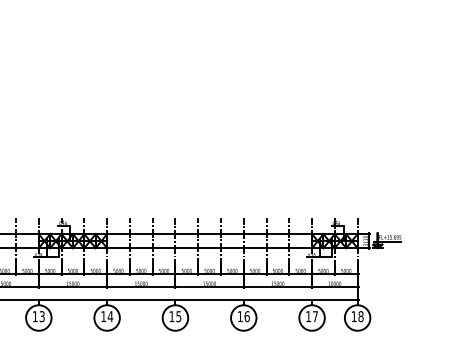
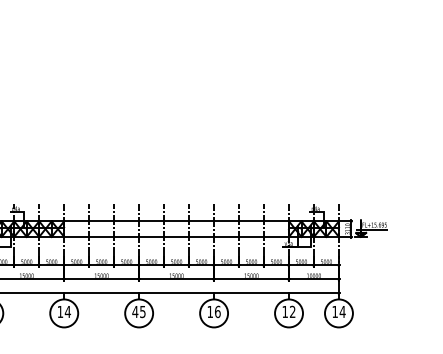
text: (171, 316) -> (134, 311), 15 -> 45
text: (314, 316) -> (291, 311), 17 -> 12
text: (360, 316) -> (342, 311), 18 -> 14

